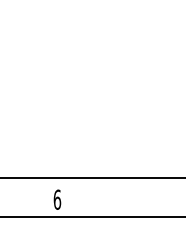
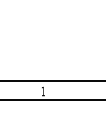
text: (57, 199) -> (43, 91), 6 -> 1

